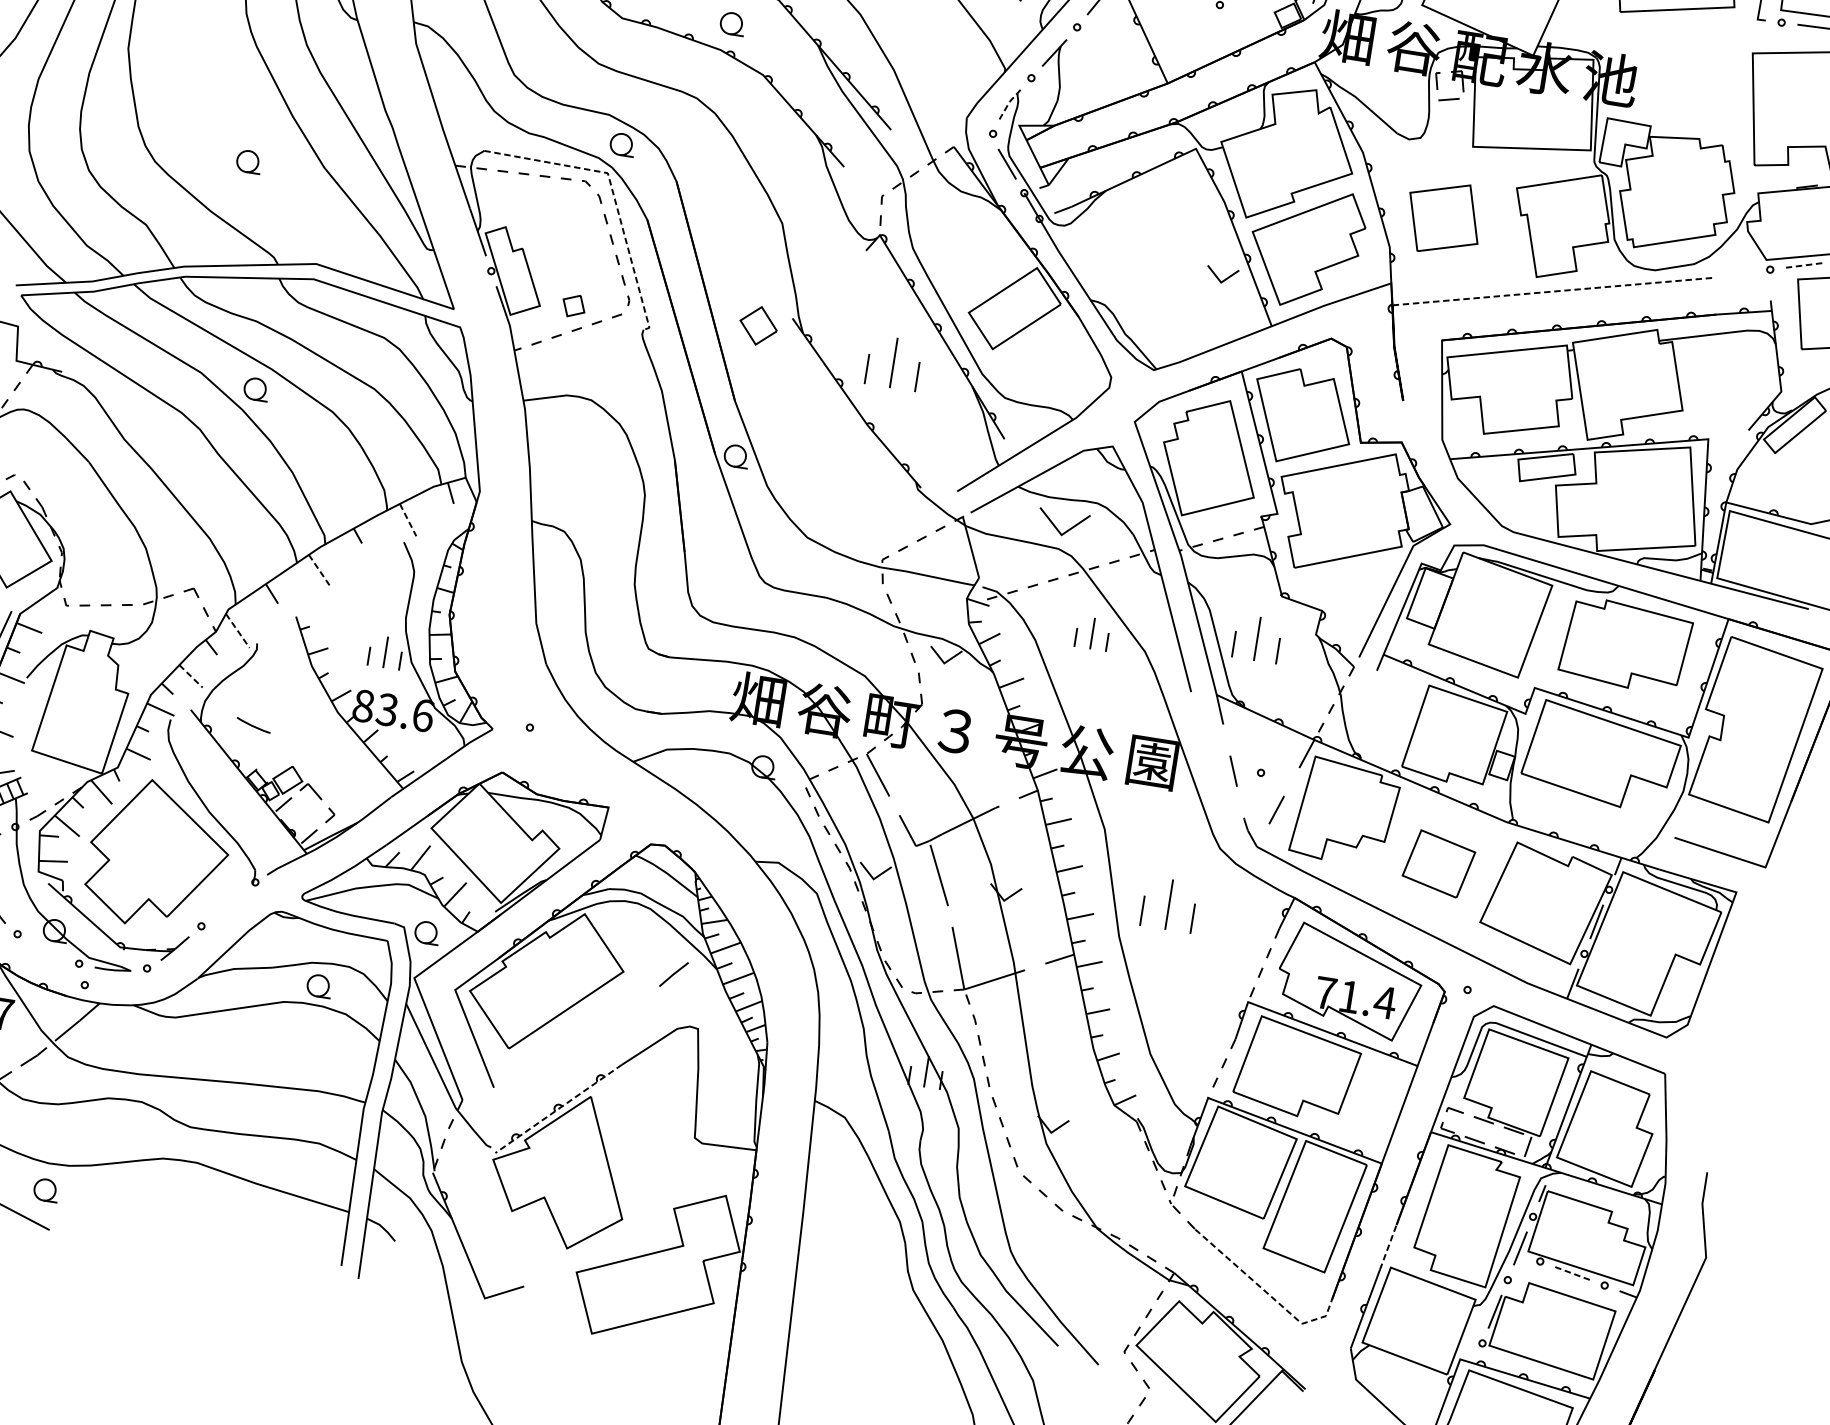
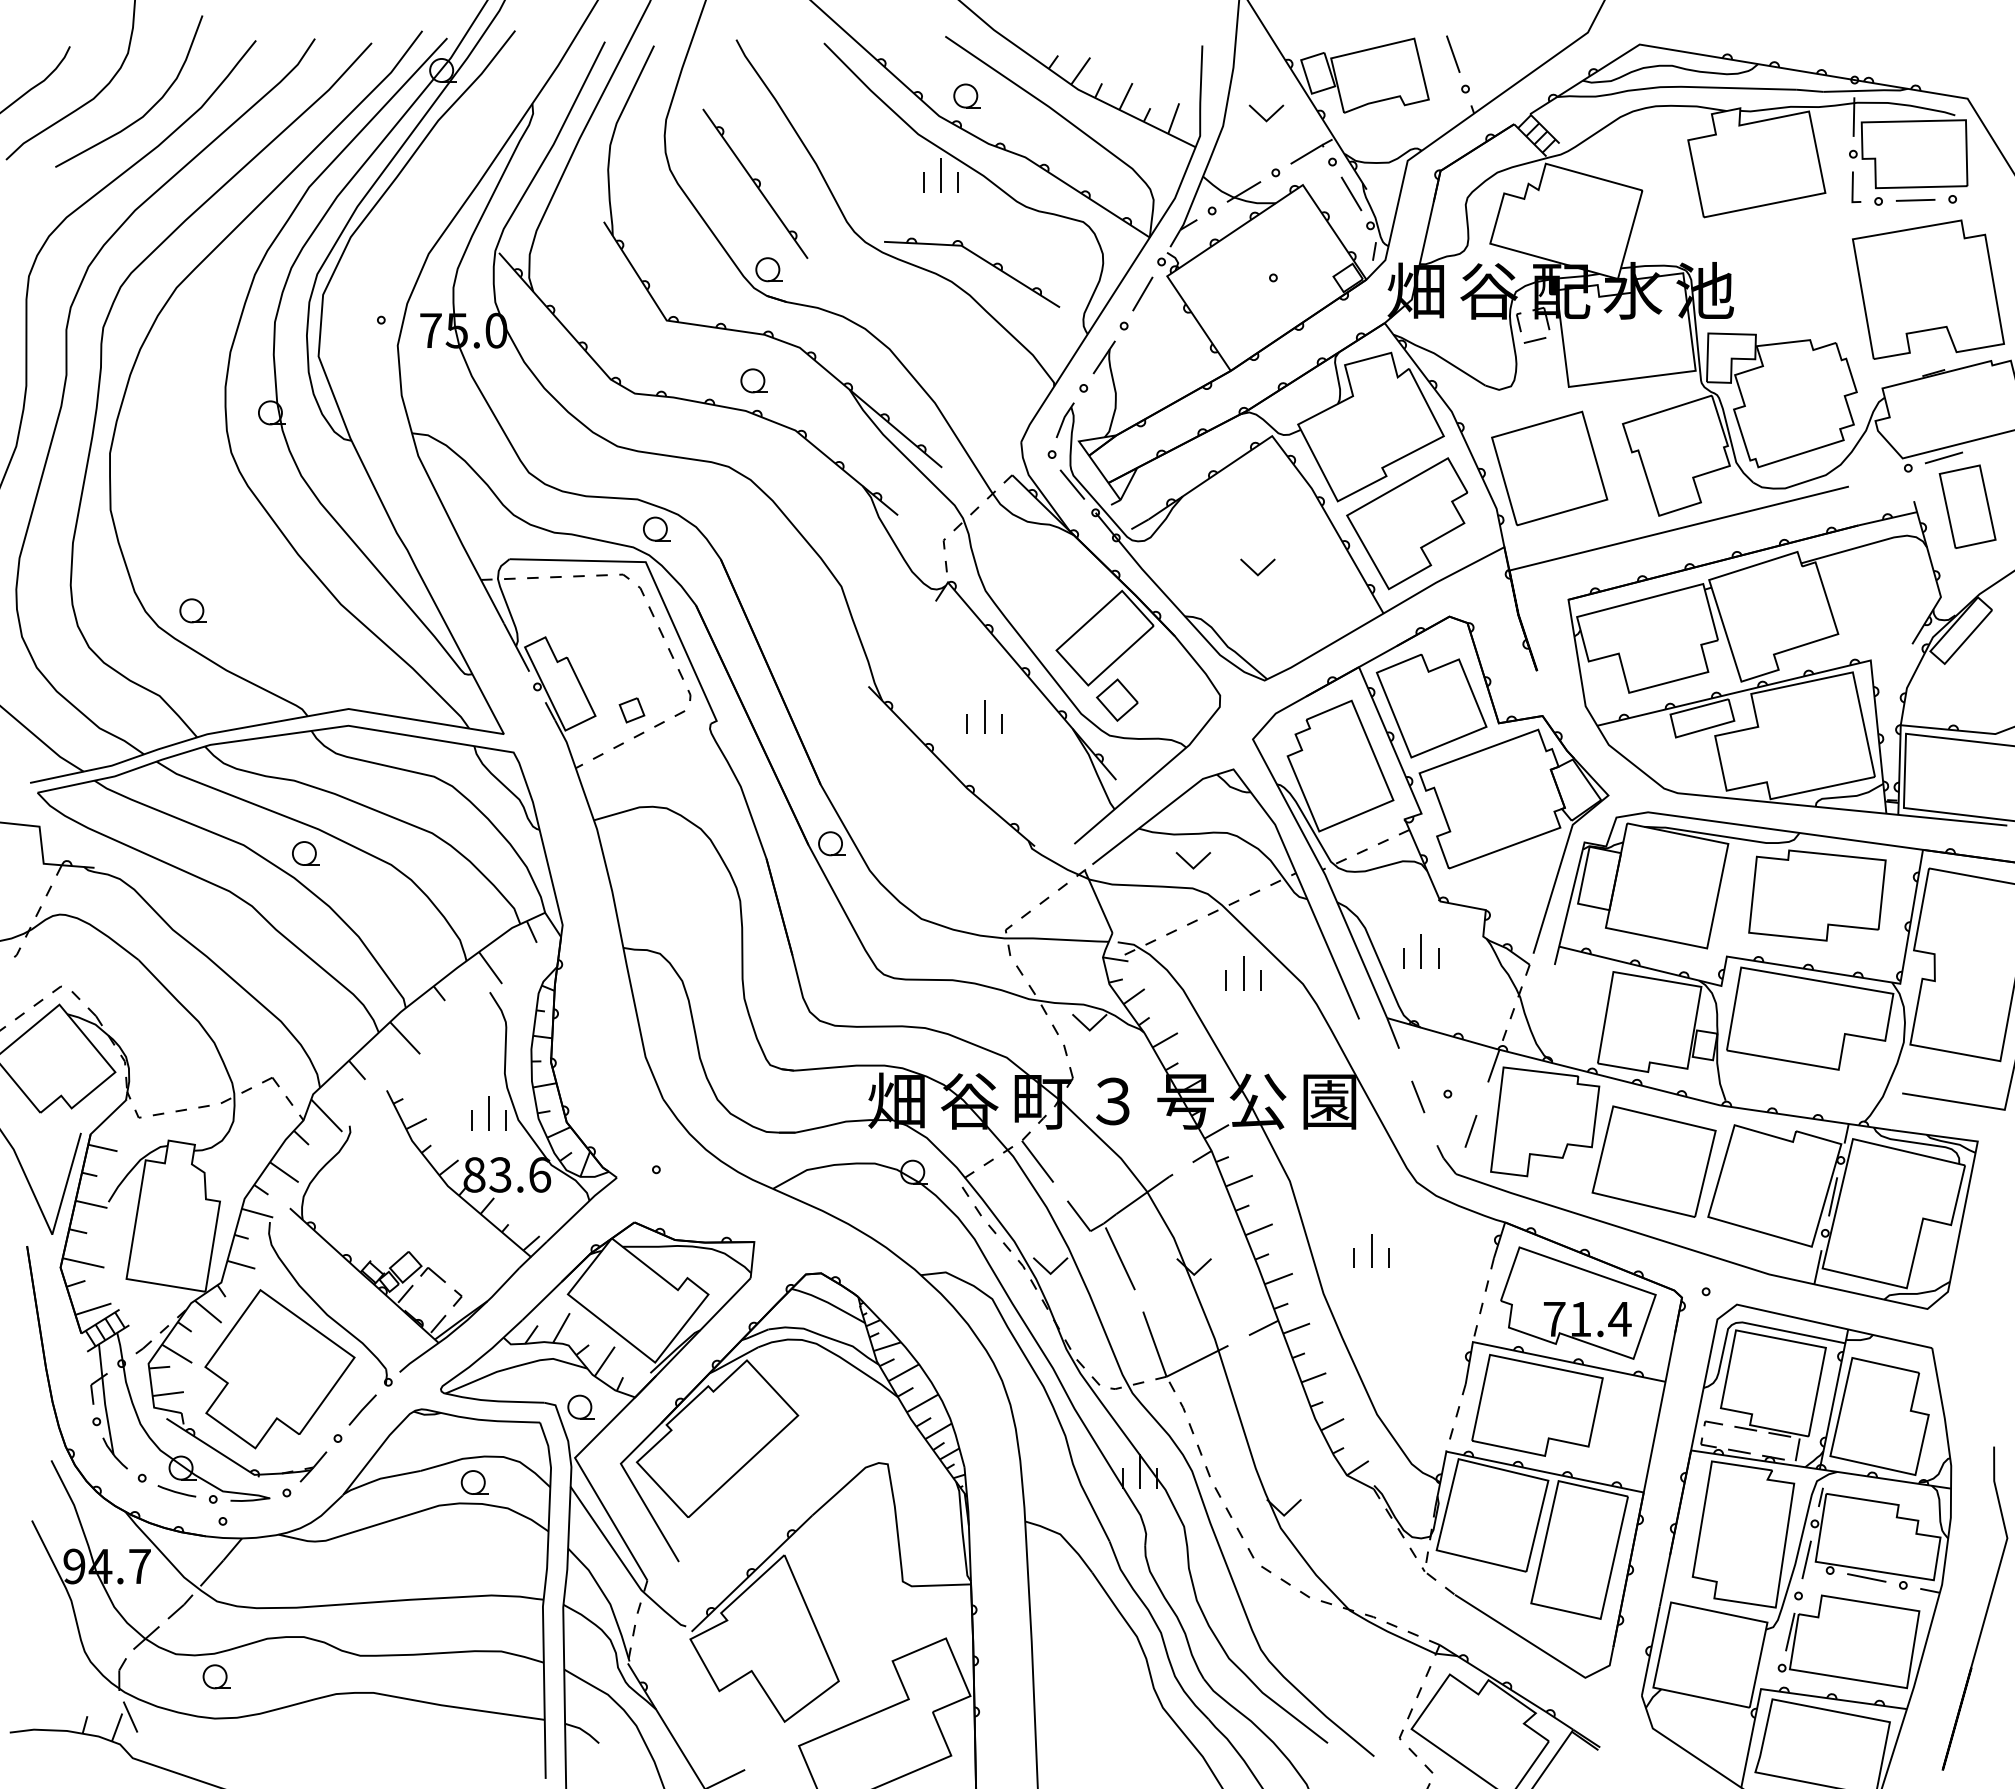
line: (1008, 102) -> (1063, 418), dashed -> solid
part: (248, 161) -> (192, 610), moved
line: (612, 192) -> (654, 582), dashed -> solid
part: (1443, 218) -> (1549, 468), size x1.43
line: (1803, 265) -> (1943, 457), dashed -> solid
part: (1221, 275) -> (1257, 567), moved
line: (1553, 291) -> (1679, 528), dashed -> solid
part: (758, 325) -> (1117, 699), moved
part: (893, 362) -> (984, 716), size x0.62
line: (408, 519) -> (490, 967), dashed -> solid
part: (1062, 523) -> (1192, 860), size x0.62
line: (320, 572) -> (405, 1038), dashed -> solid
line: (238, 631) -> (327, 1116), dashed -> solid
part: (1257, 639) -> (1421, 951), size x0.71
line: (191, 676) -> (284, 1172), dashed -> solid
line: (253, 725) -> (176, 1491), moved
part: (1438, 863) -> (1653, 1161), size x1.67
part: (1169, 904) -> (1371, 1250), size x0.62
line: (673, 974) -> (362, 1409), moved
line: (558, 1108) -> (751, 1573), dashed -> solid
part: (46, 1189) -> (216, 1676), moved
line: (1387, 1247) -> (1664, 1581), dashed -> solid
line: (1572, 1273) -> (1866, 1577), dashed -> solid
line: (1265, 1291) -> (1540, 1649), dashed -> solid

